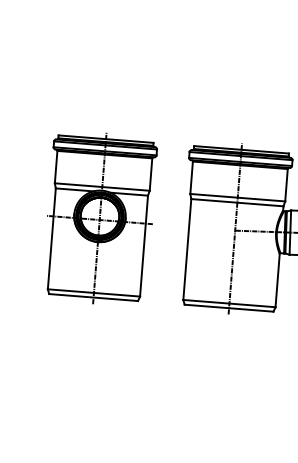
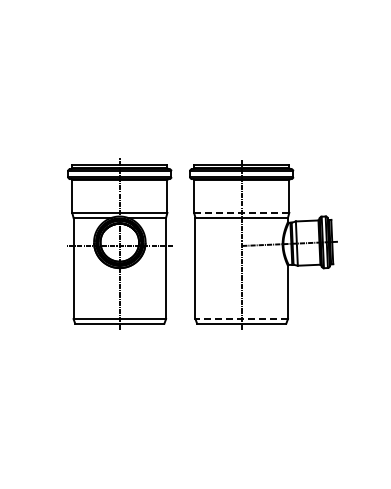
line: (237, 197) -> (241, 212), solid -> dashed
part: (99, 217) -> (119, 243), moved
line: (229, 303) -> (241, 319), solid -> dashed

